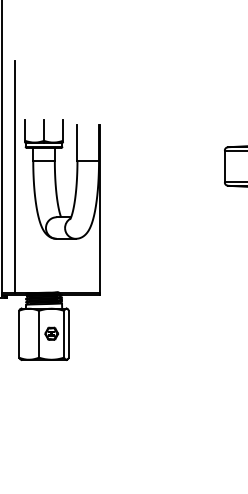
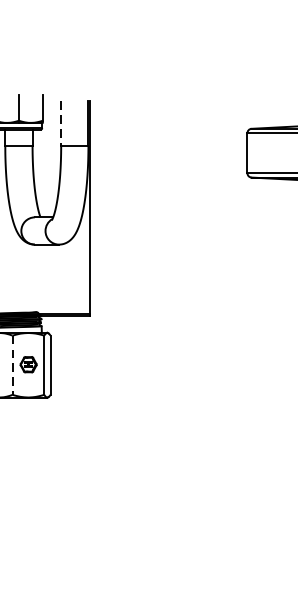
line: (77, 143) -> (61, 124), solid -> dashed
line: (39, 334) -> (13, 365), solid -> dashed

